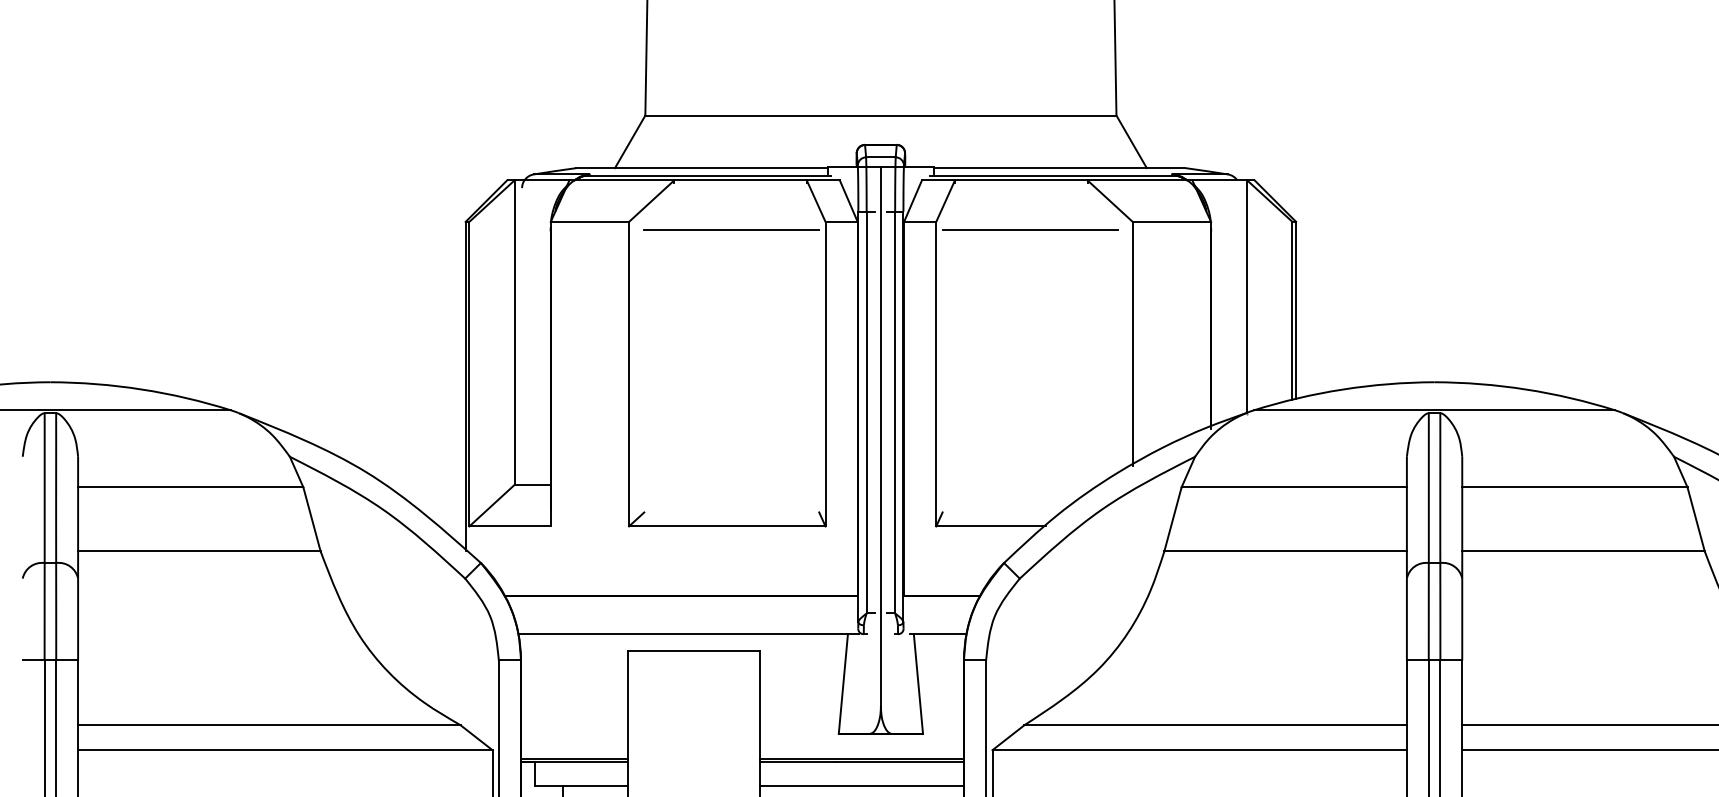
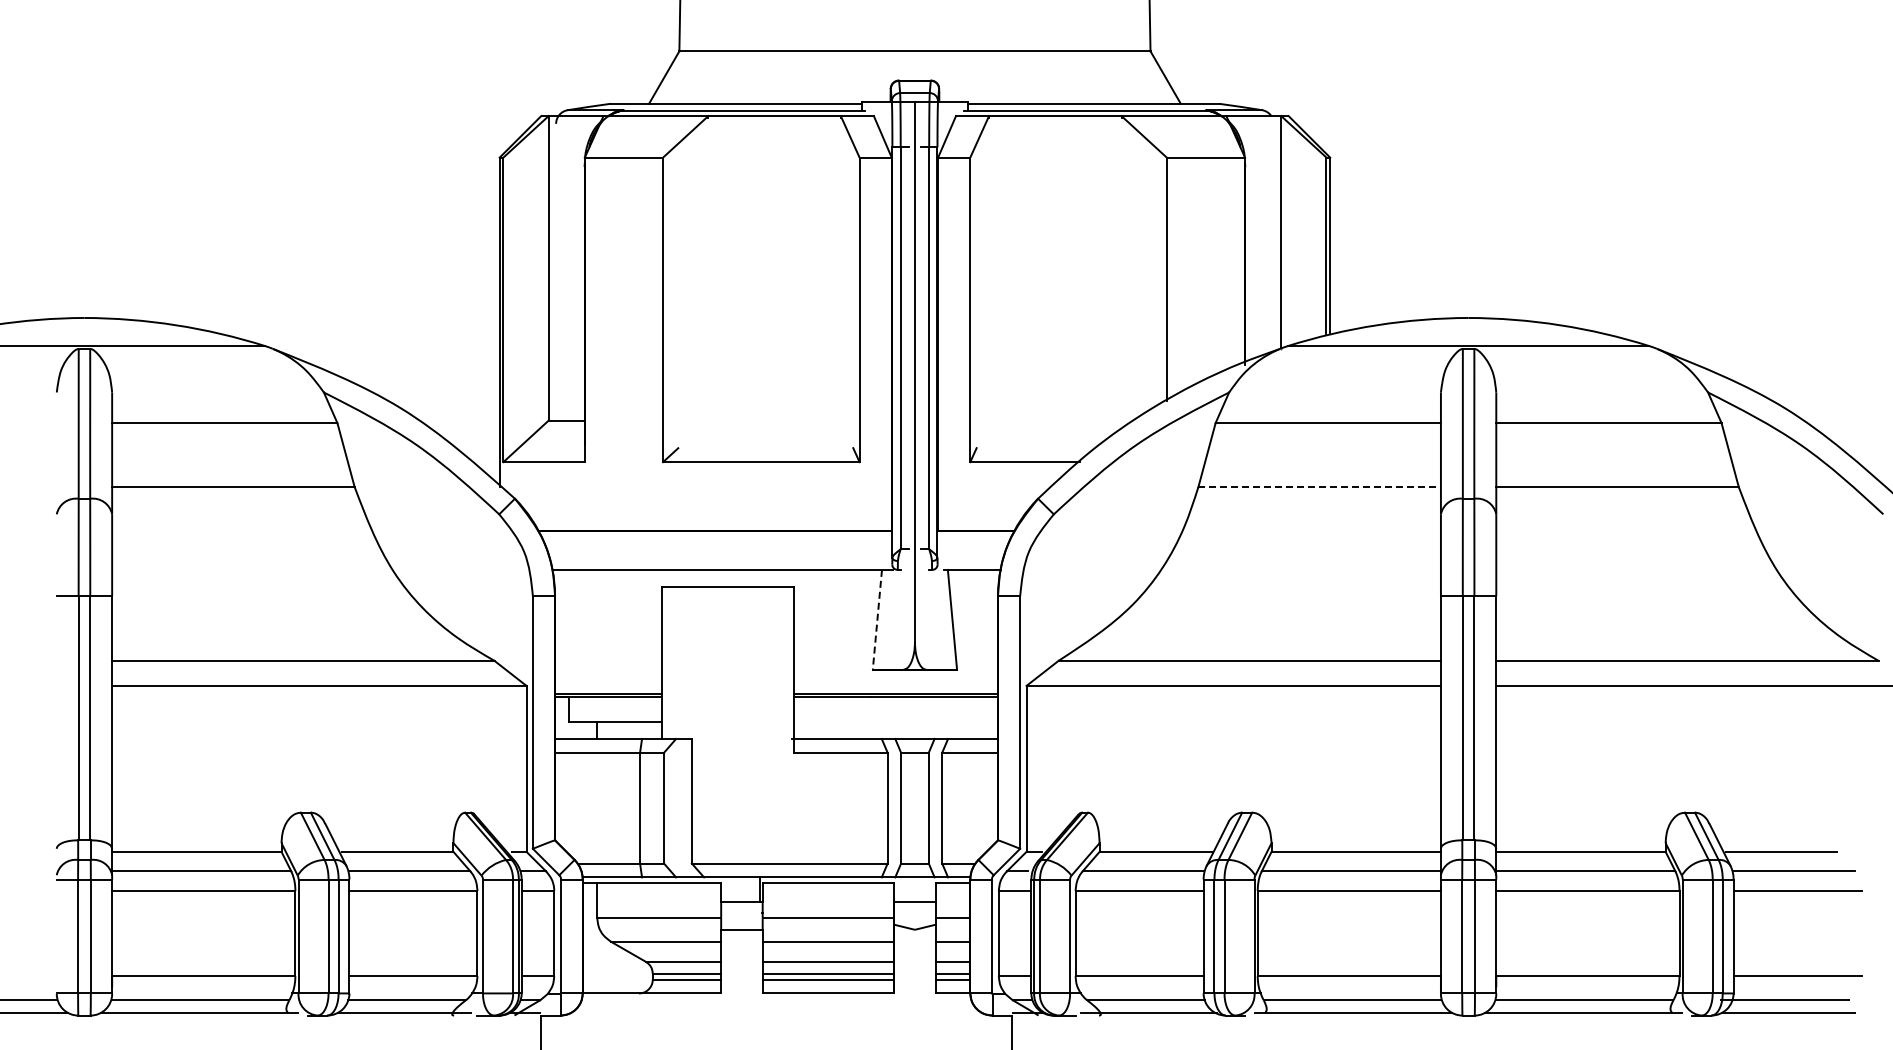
line: (731, 230) -> (765, 166), removed
line: (1029, 230) -> (1063, 166), removed
line: (1286, 551) -> (1320, 487), solid -> dashed
line: (843, 684) -> (877, 620), solid -> dashed
line: (862, 786) -> (896, 722), removed

